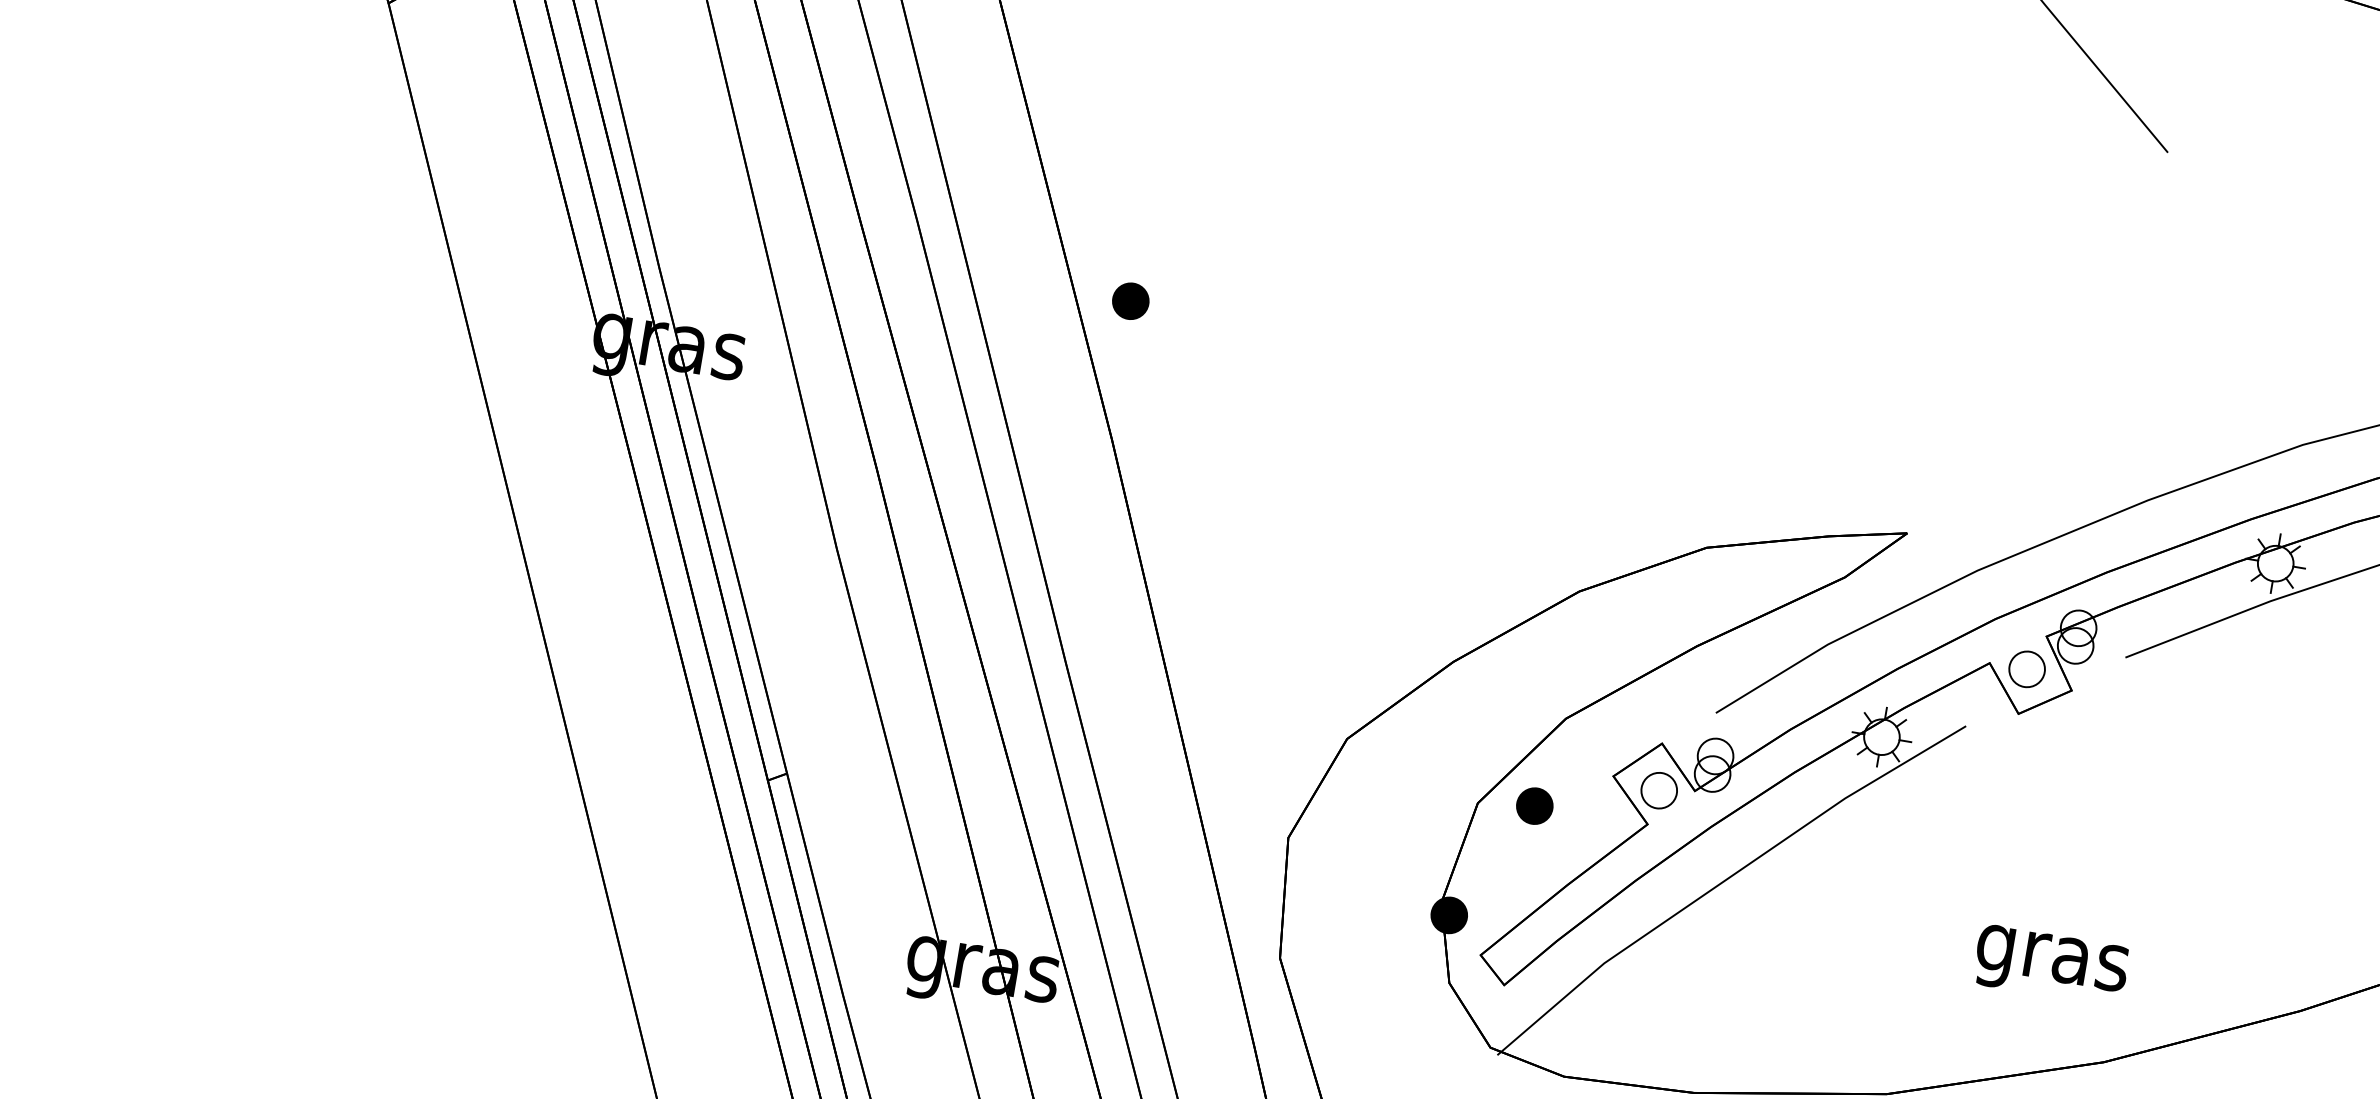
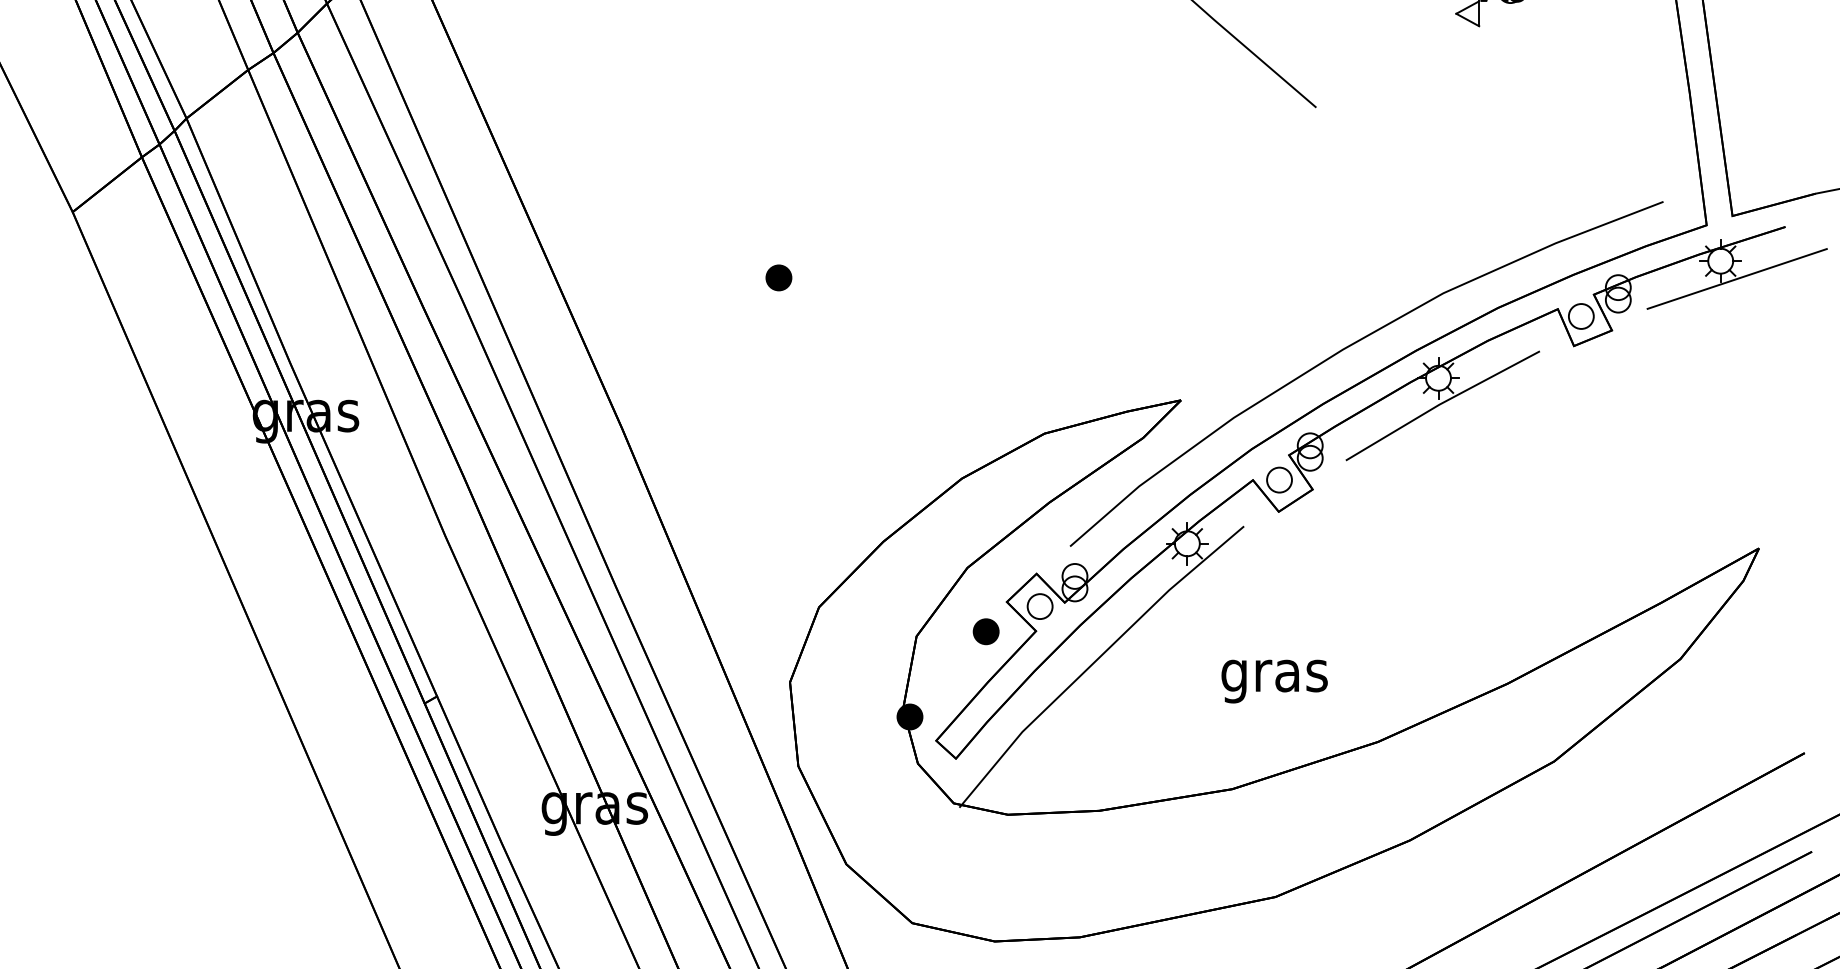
part: (1130, 300) -> (778, 277), moved
part: (1533, 805) -> (985, 631), moved
text: (2051, 965) -> (1274, 681), moved

